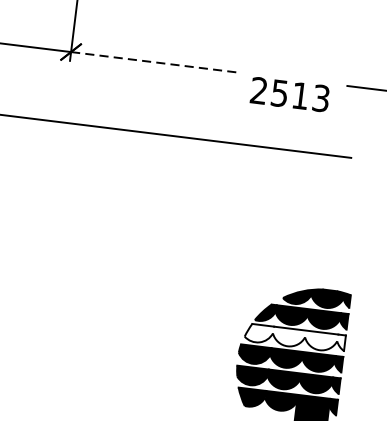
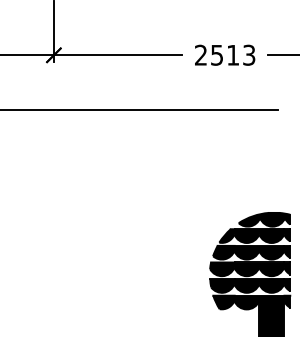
line: (154, 62) -> (118, 55), dashed -> solid
text: (290, 93) -> (225, 54), moved
fill: (294, 337) -> (251, 252), added

